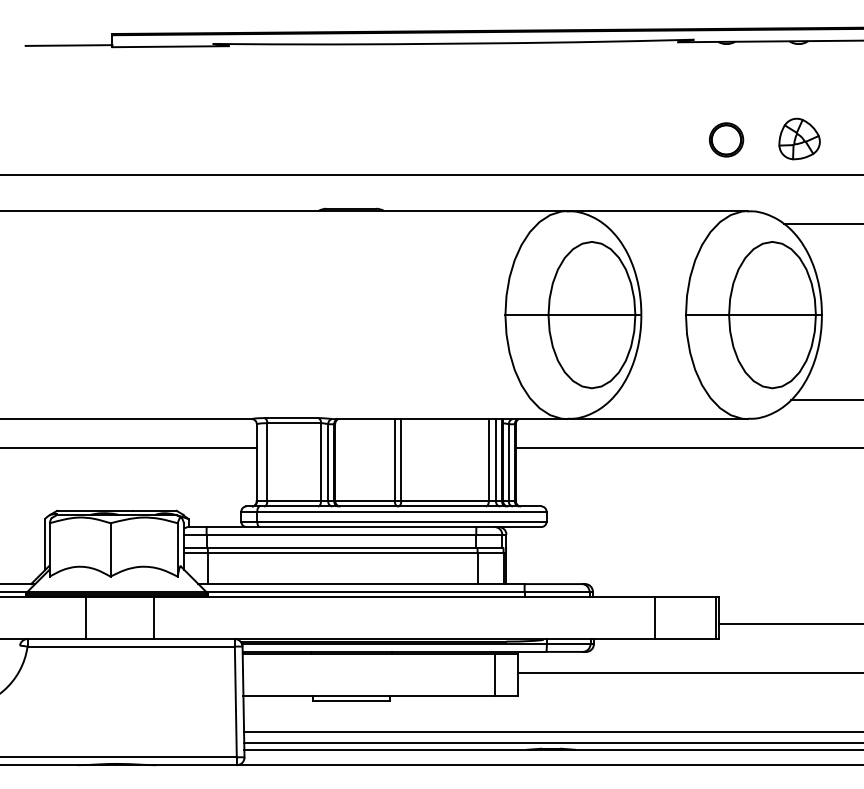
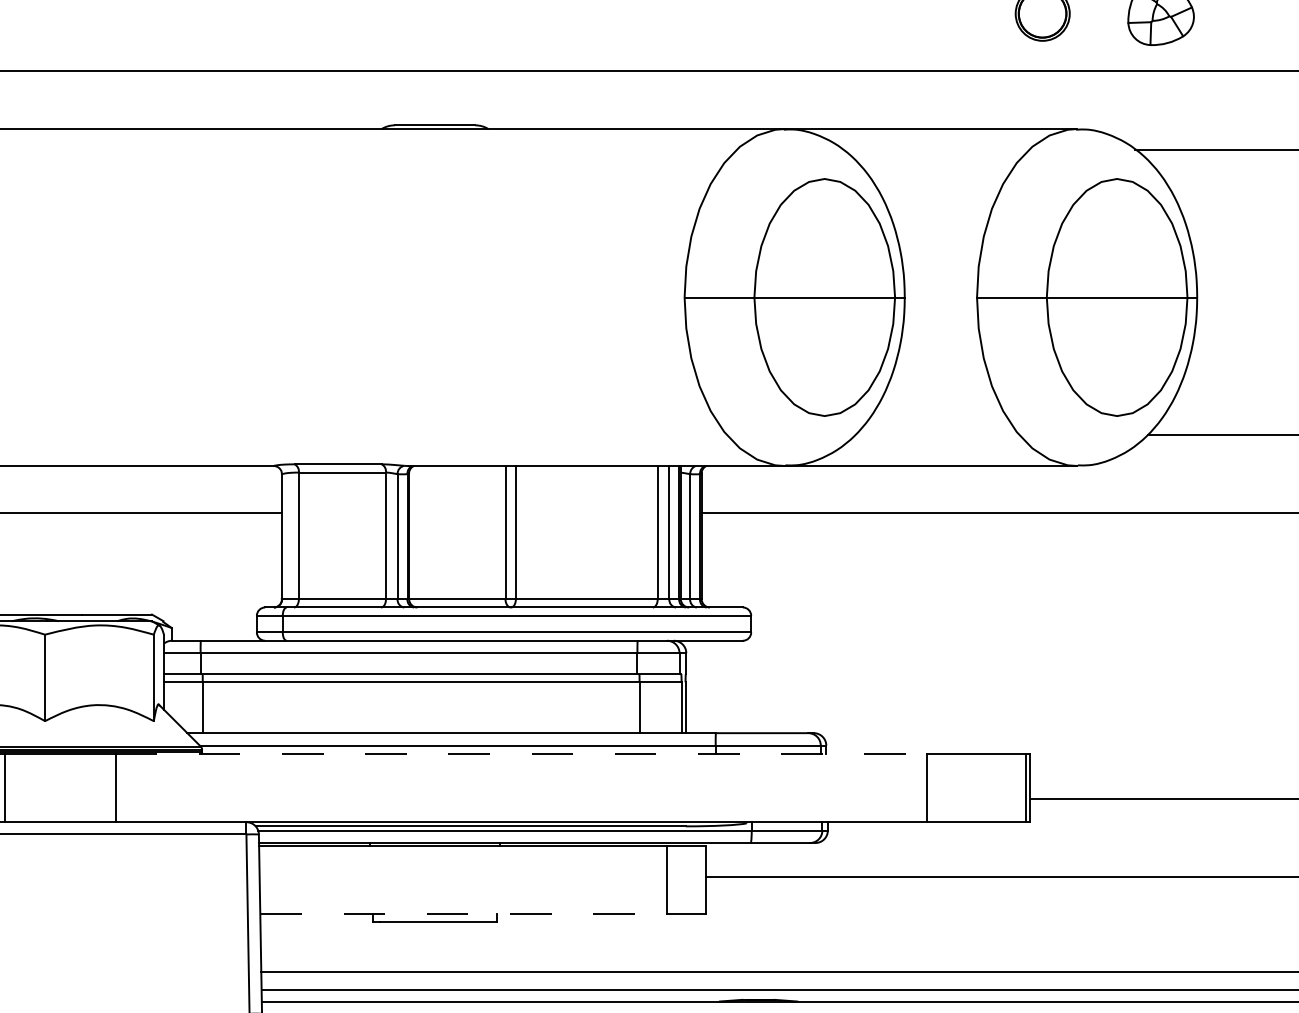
line: (404, 596) -> (521, 753), solid -> dashed
line: (369, 695) -> (464, 913), solid -> dashed

